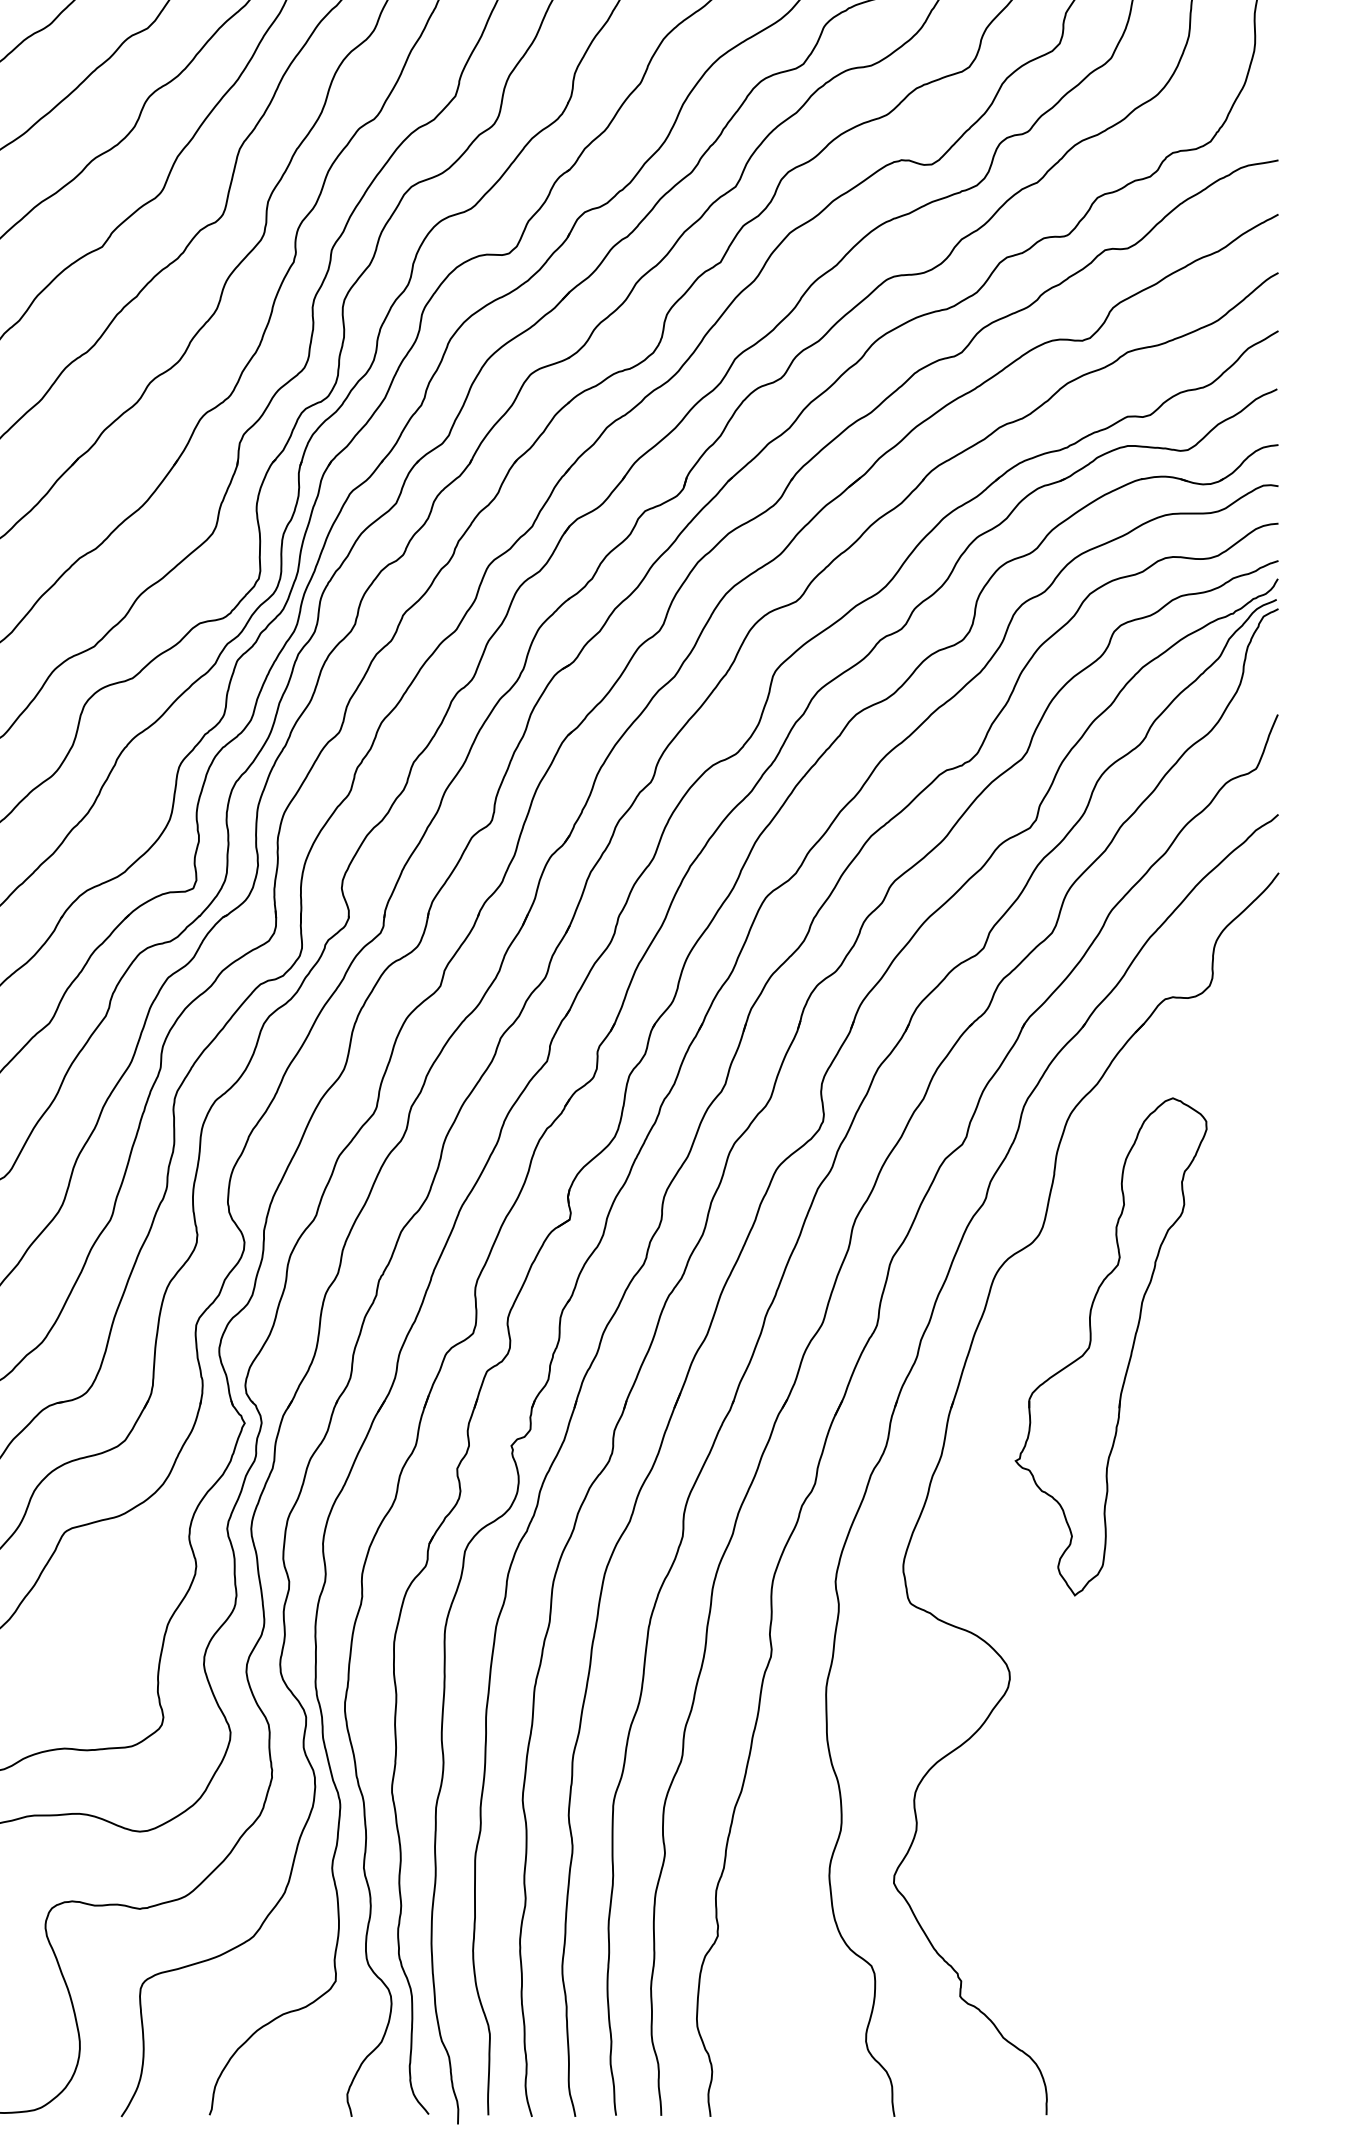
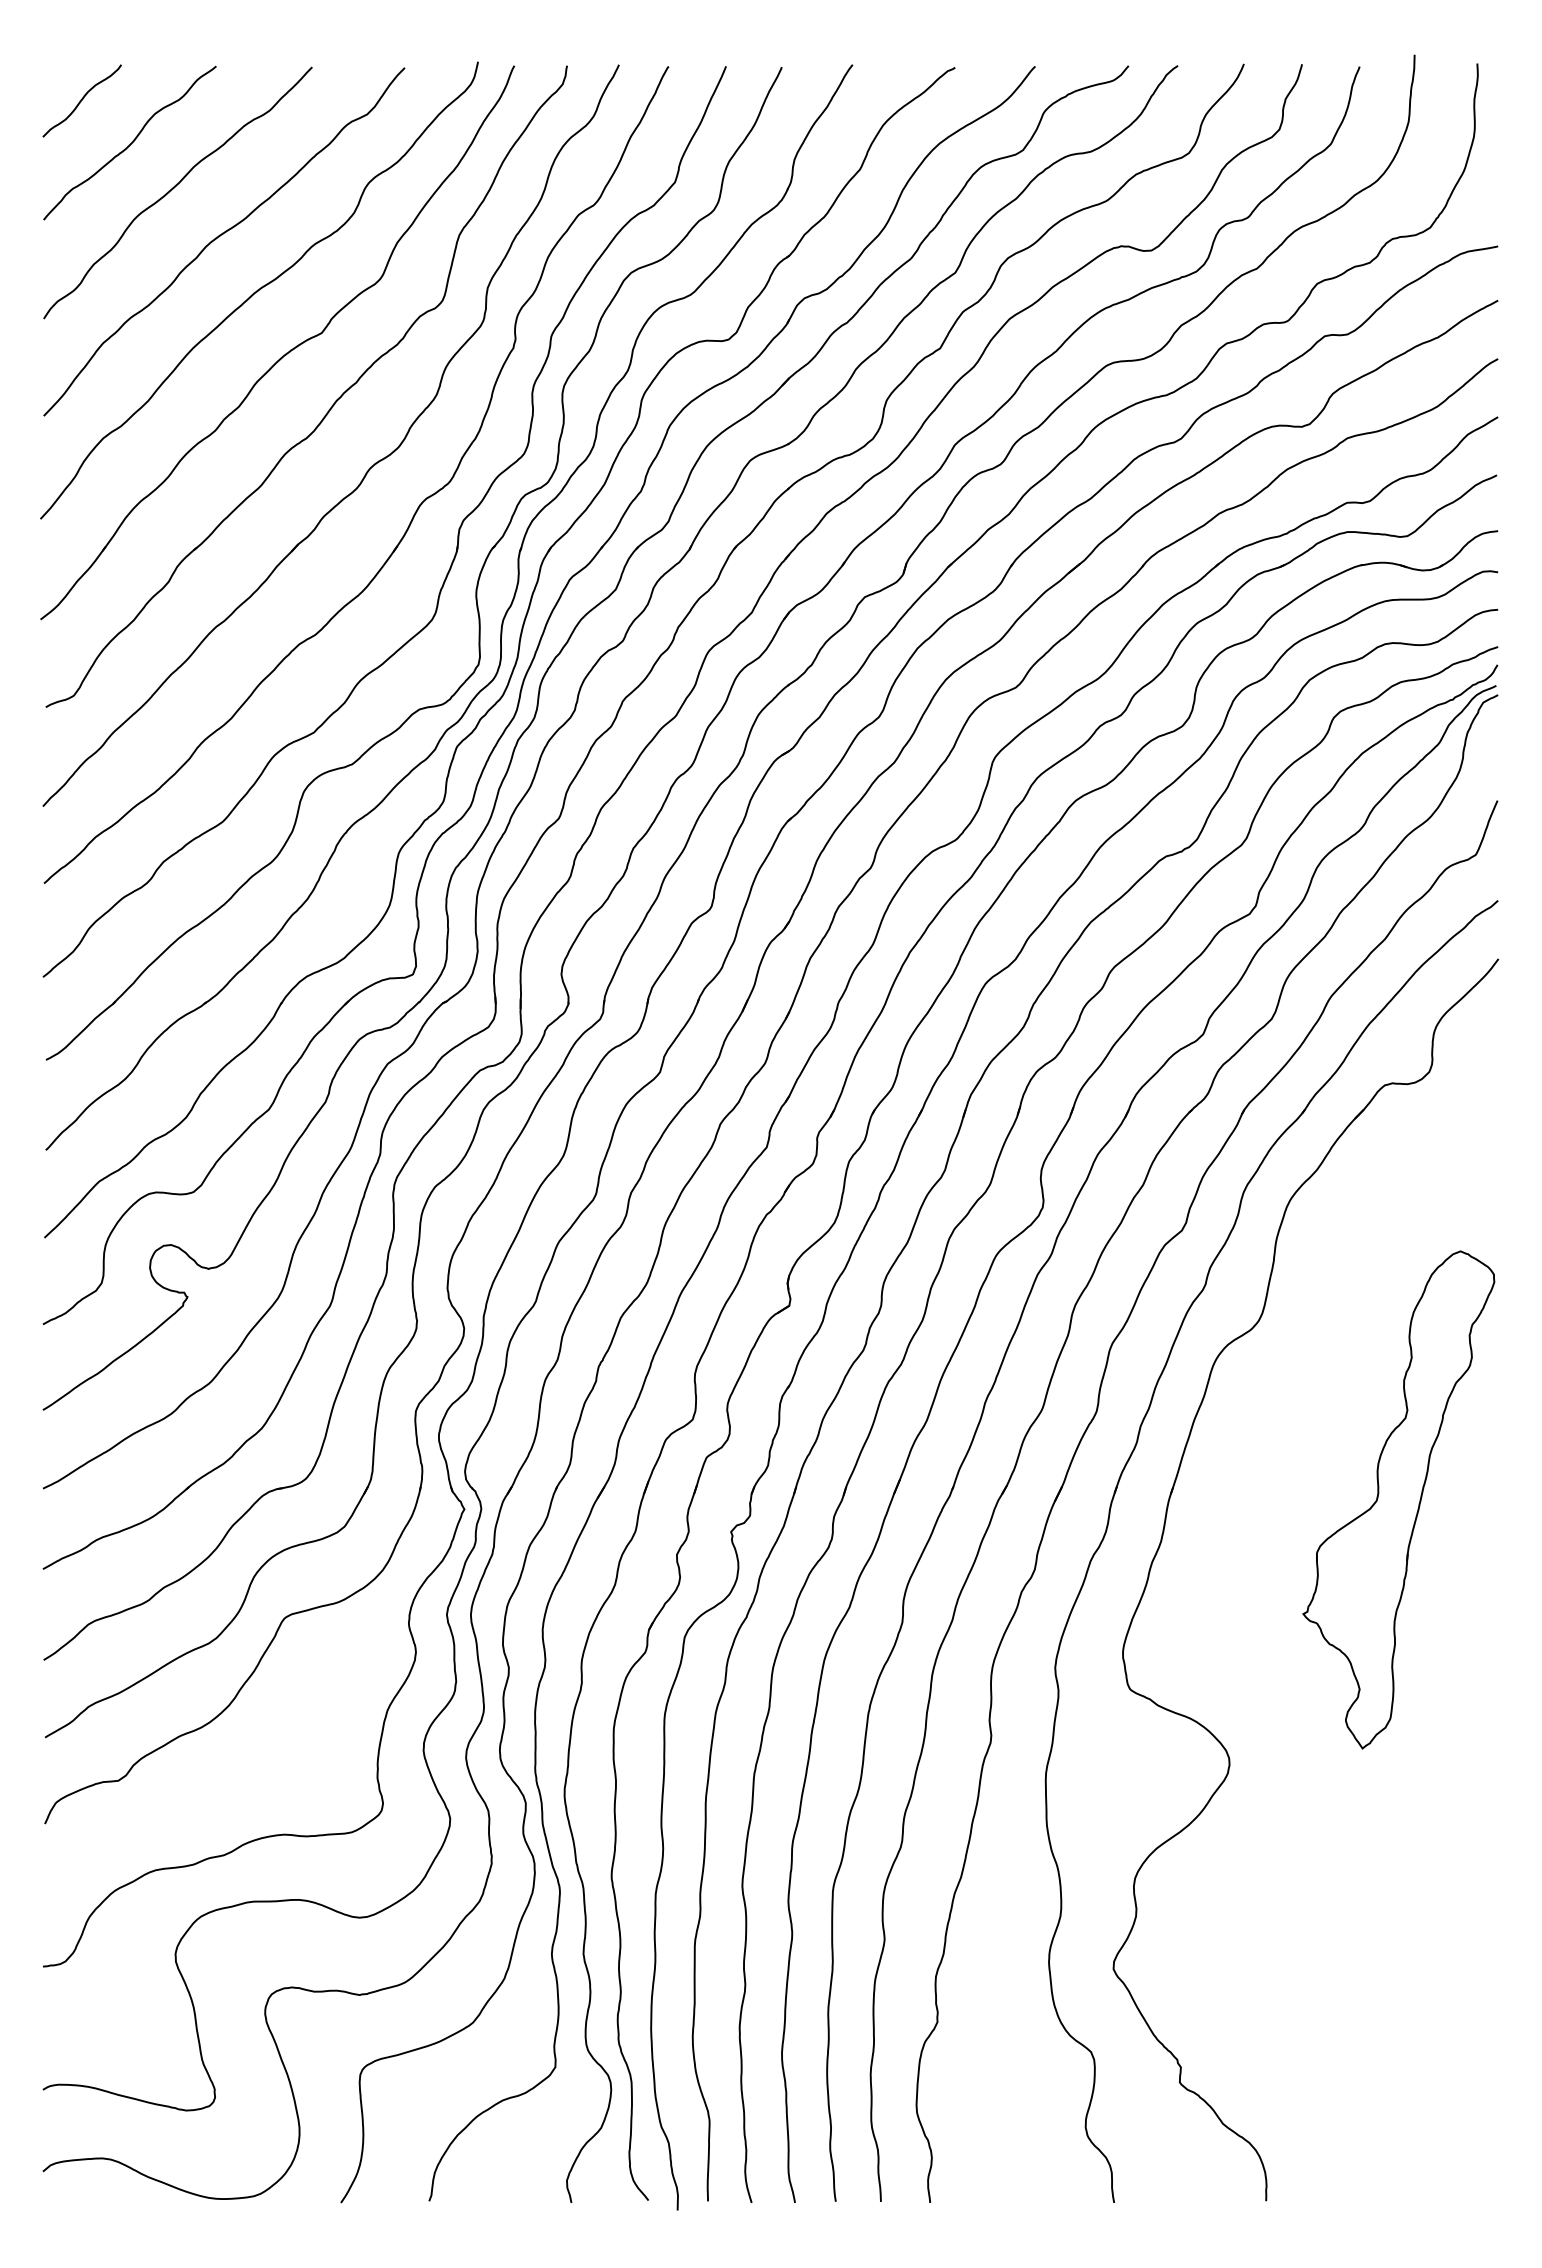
part: (1110, 1346) -> (1398, 1499), moved

